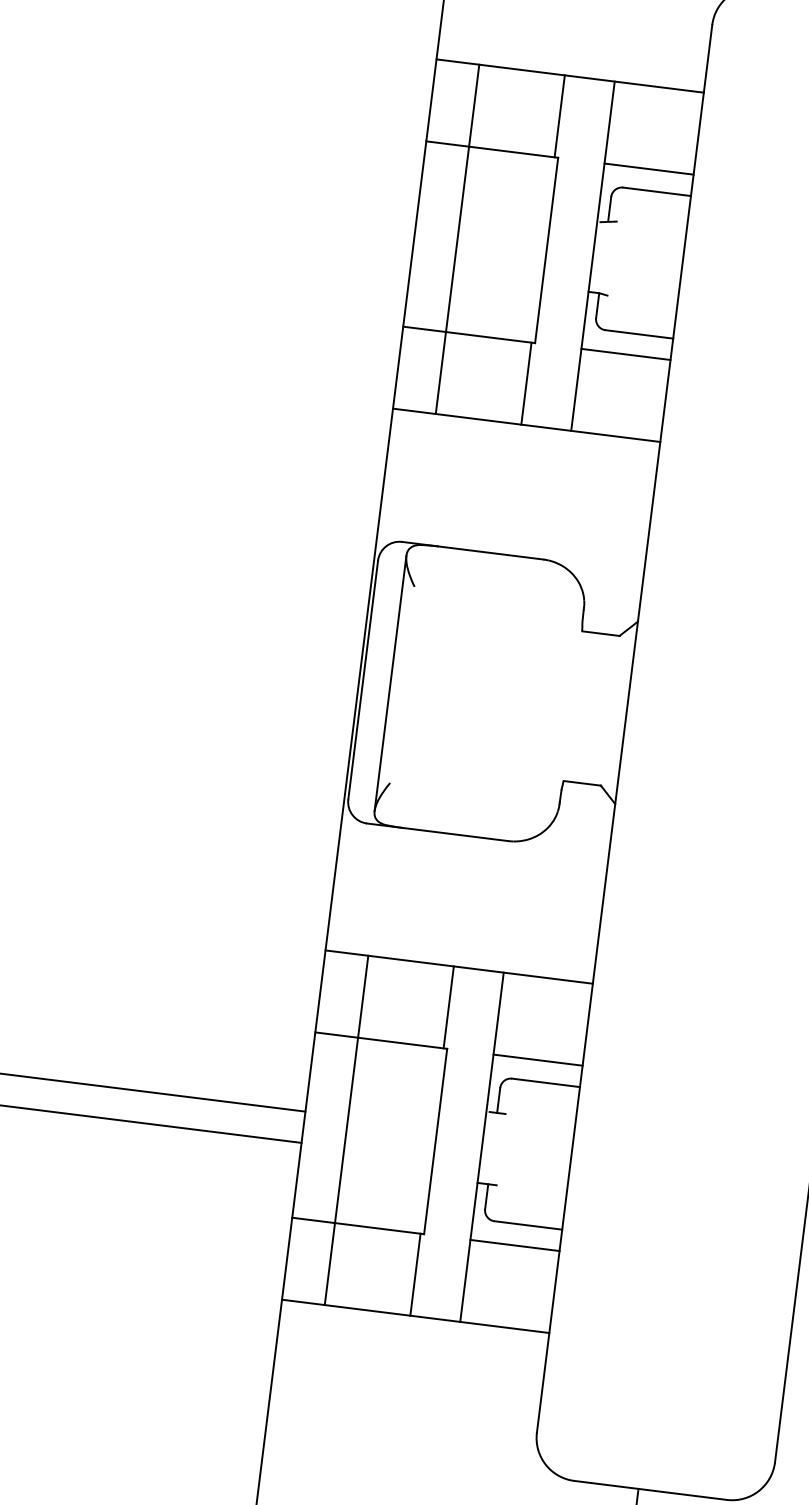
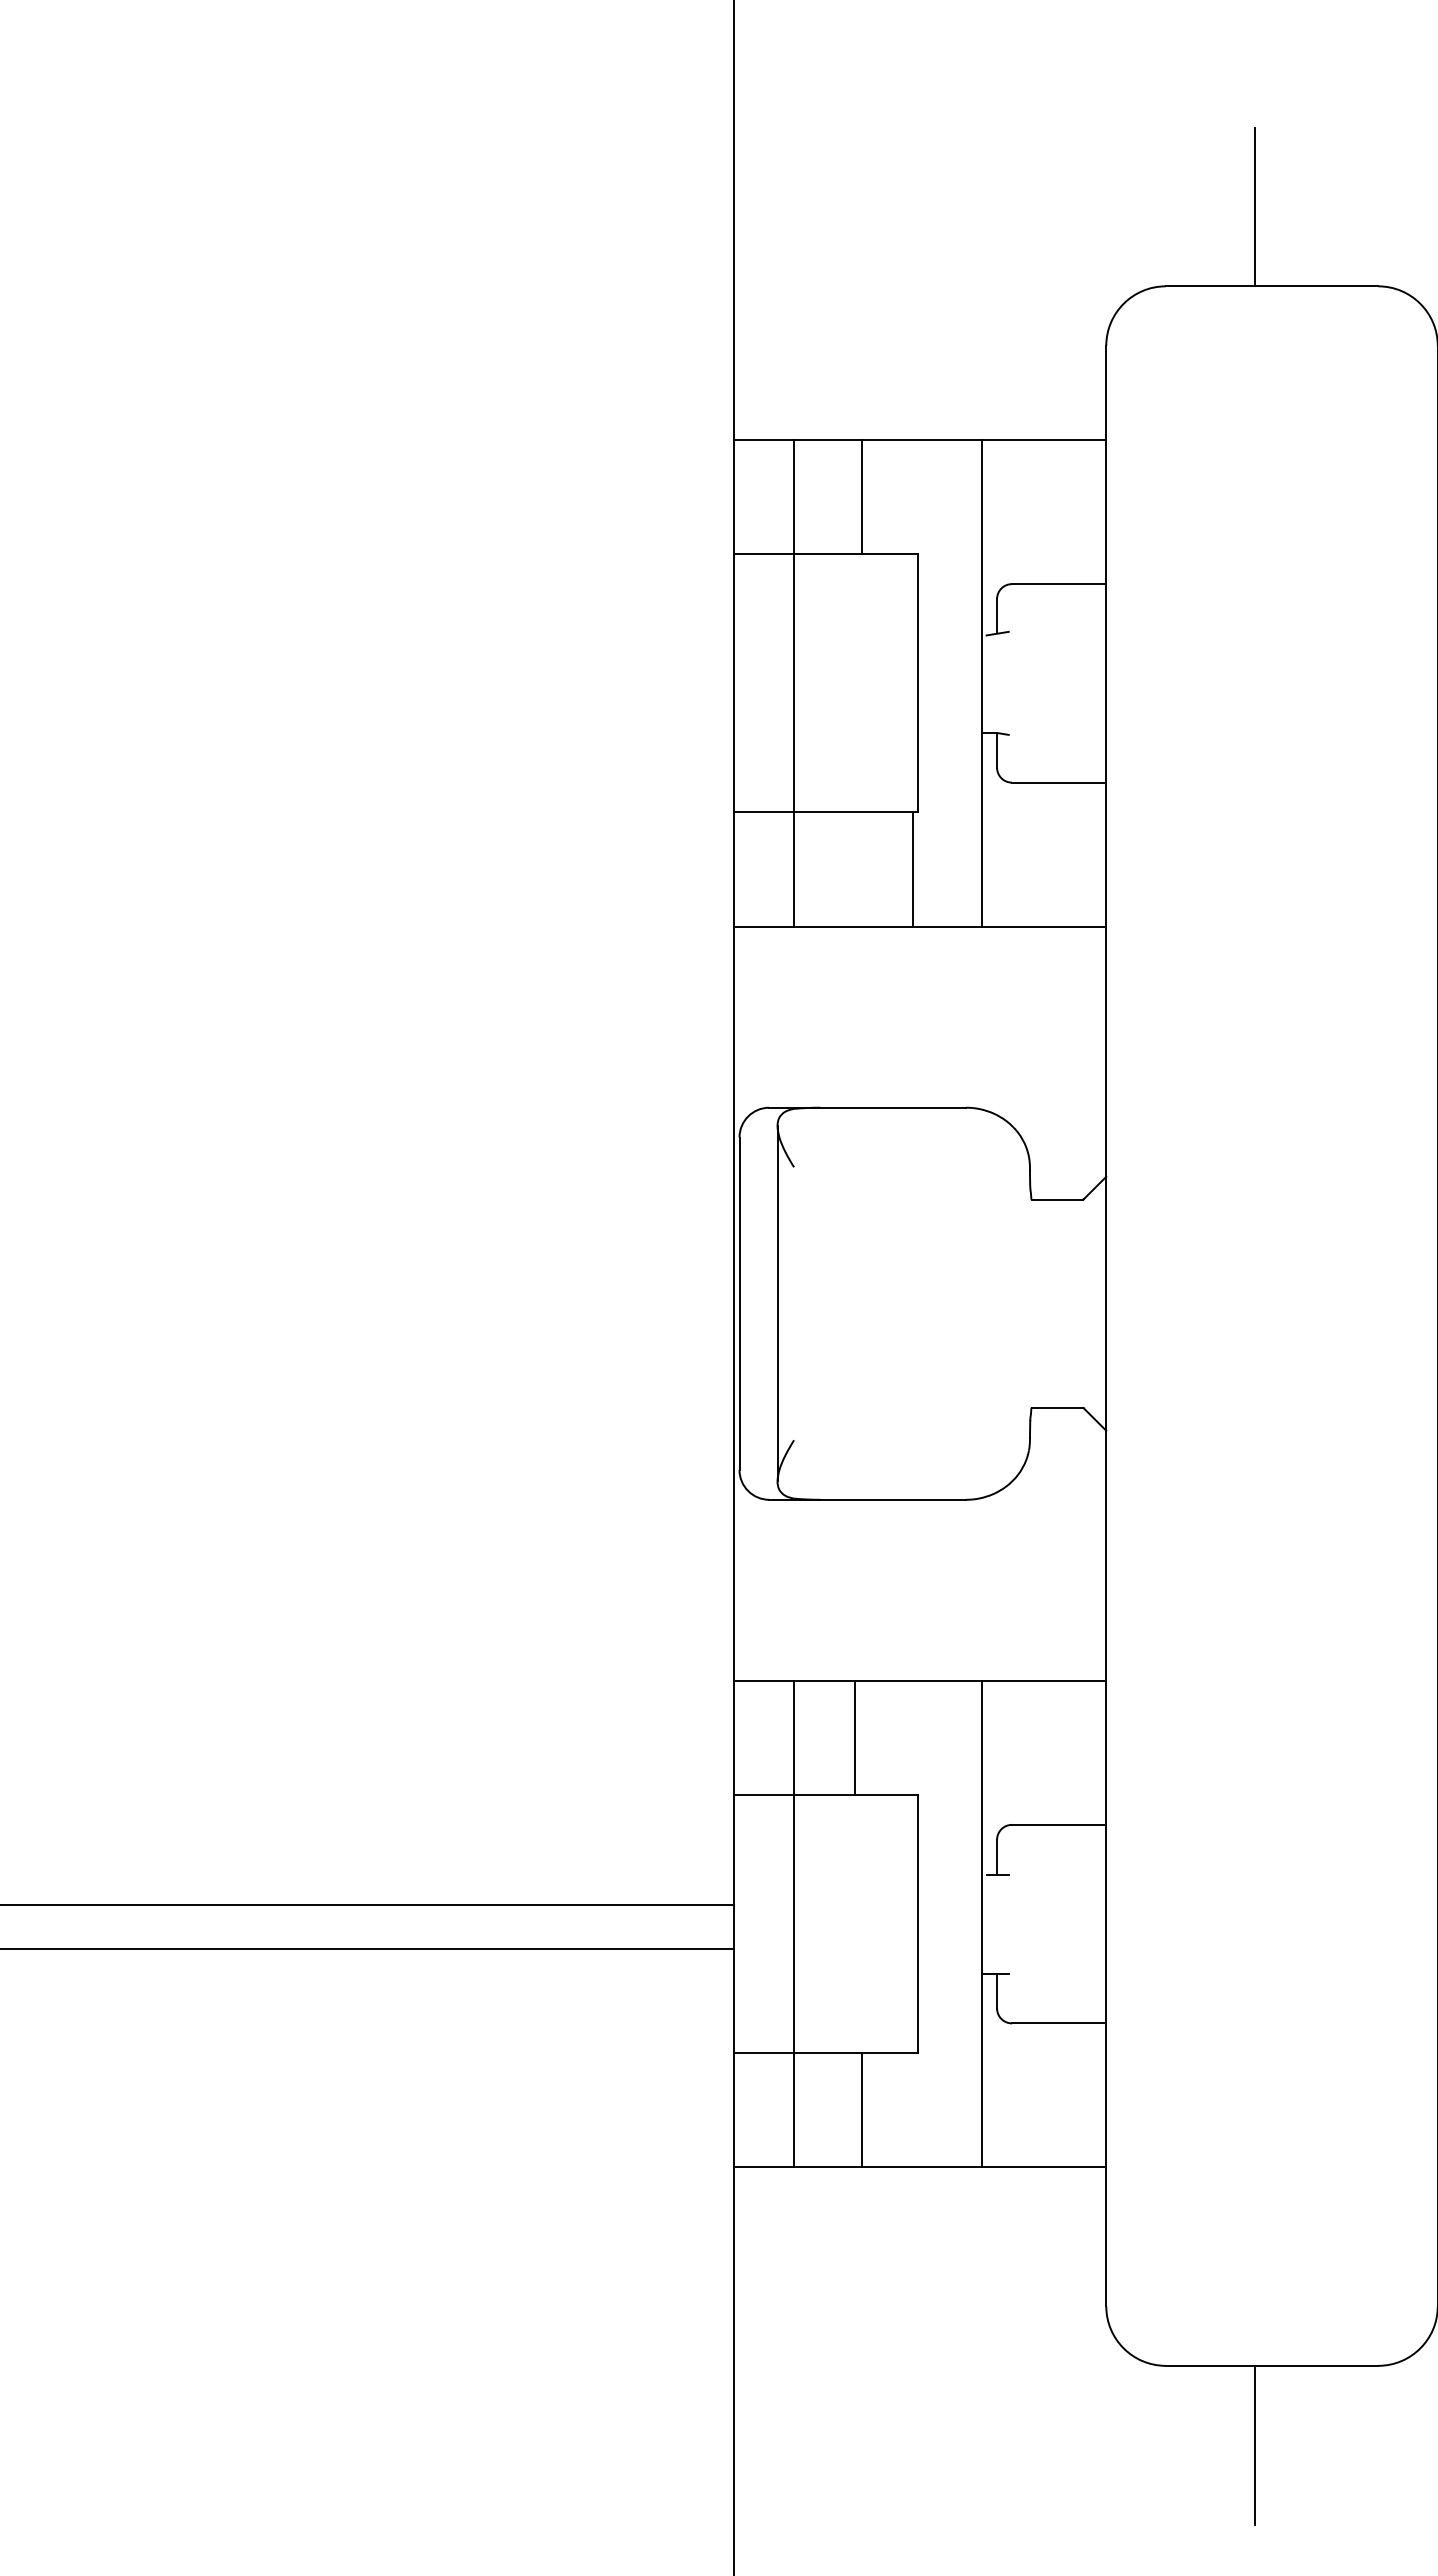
line: (559, 116) -> (861, 497), moved
line: (649, 169) -> (1044, 554), removed
line: (626, 354) -> (1044, 812), removed
line: (448, 1007) -> (854, 1737), moved
line: (538, 1060) -> (1044, 1795), removed
line: (515, 1245) -> (1044, 2053), removed
line: (415, 1274) -> (861, 2110), moved

